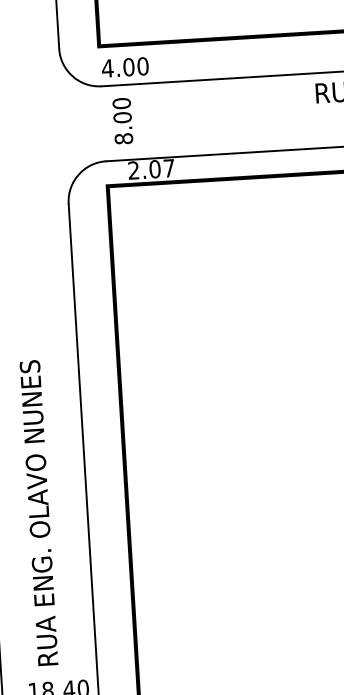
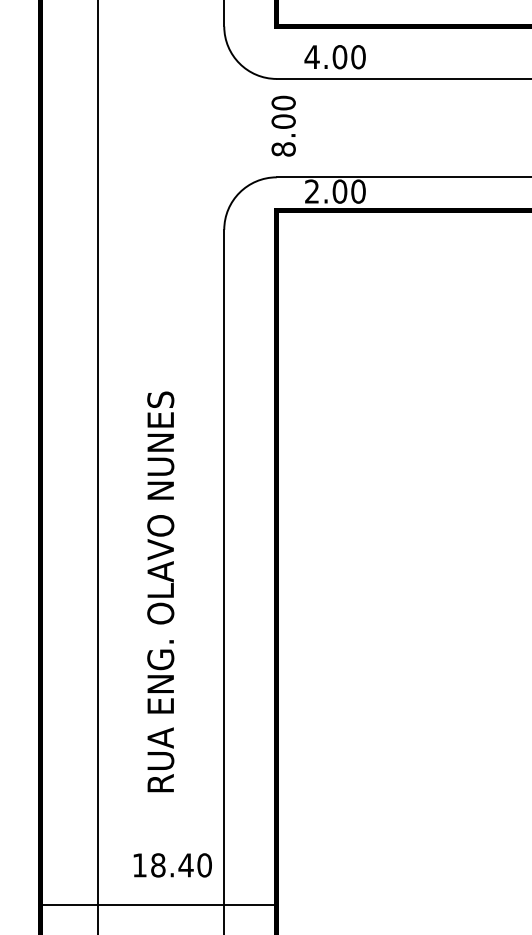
text: (124, 67) -> (334, 57), moved
text: (122, 120) -> (283, 125), moved
text: (169, 168) -> (358, 191), 2.07 -> 2.00
text: (38, 512) -> (160, 591), moved

